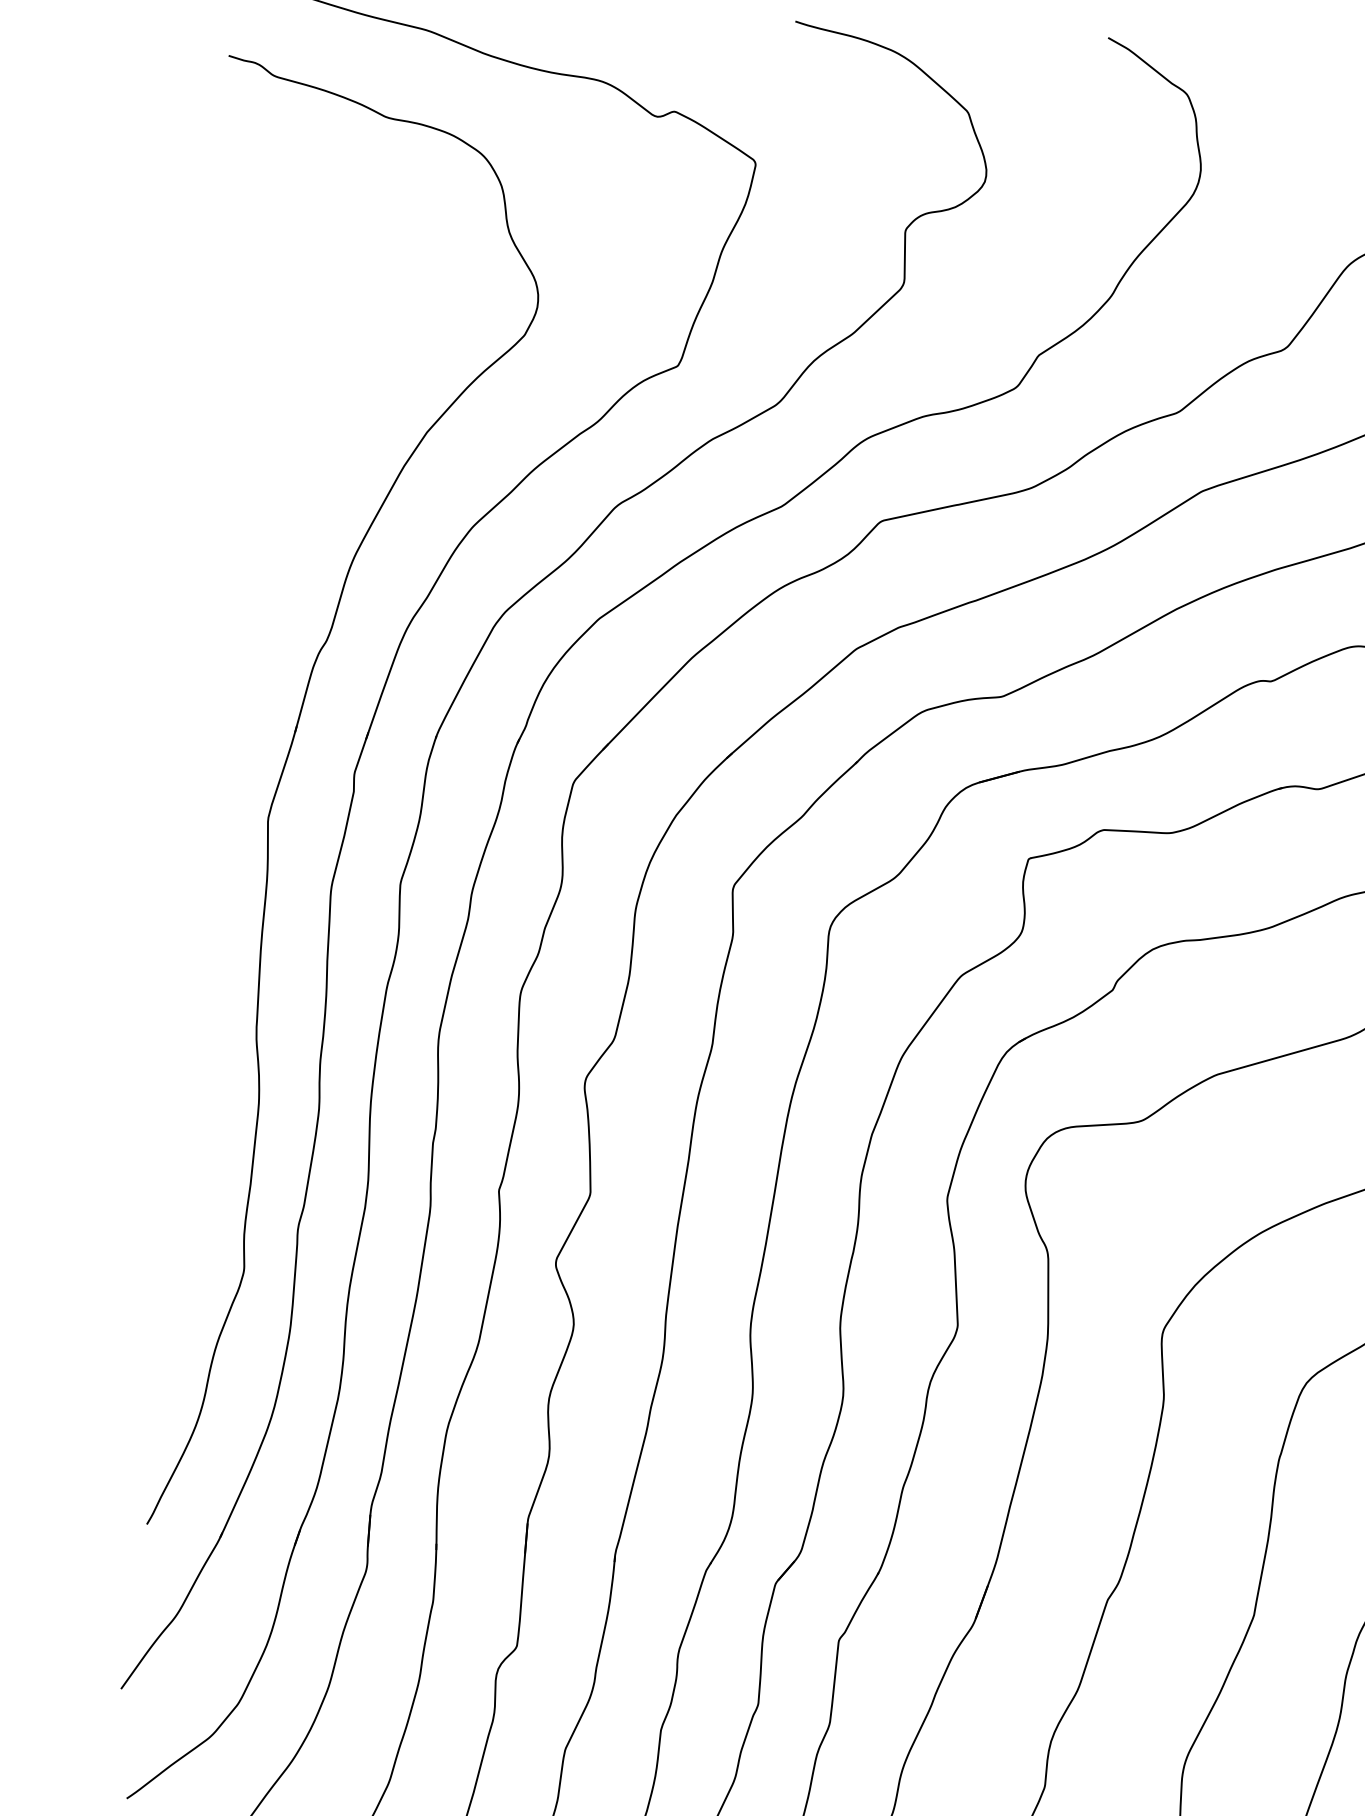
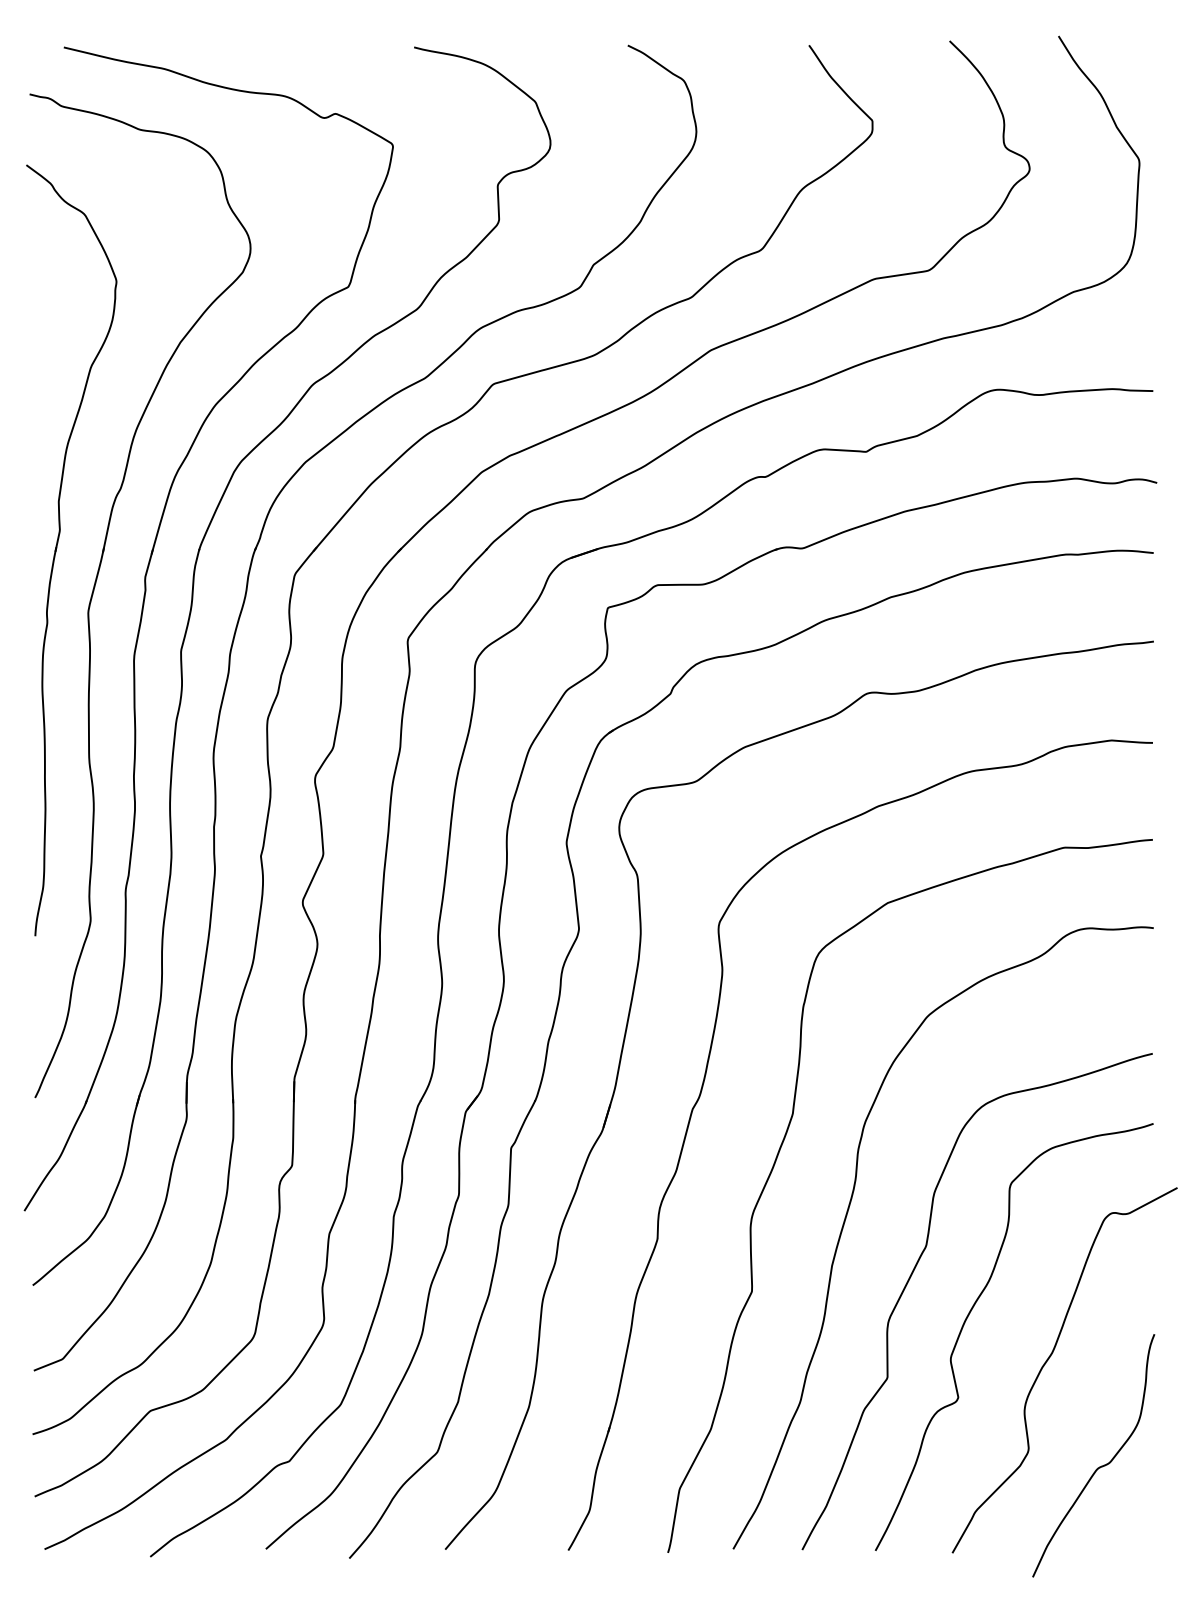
part: (228, 722) -> (57, 548), added

